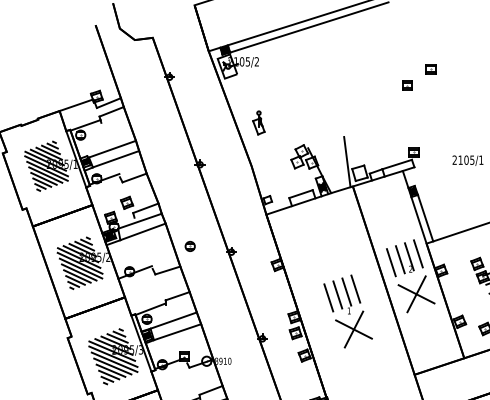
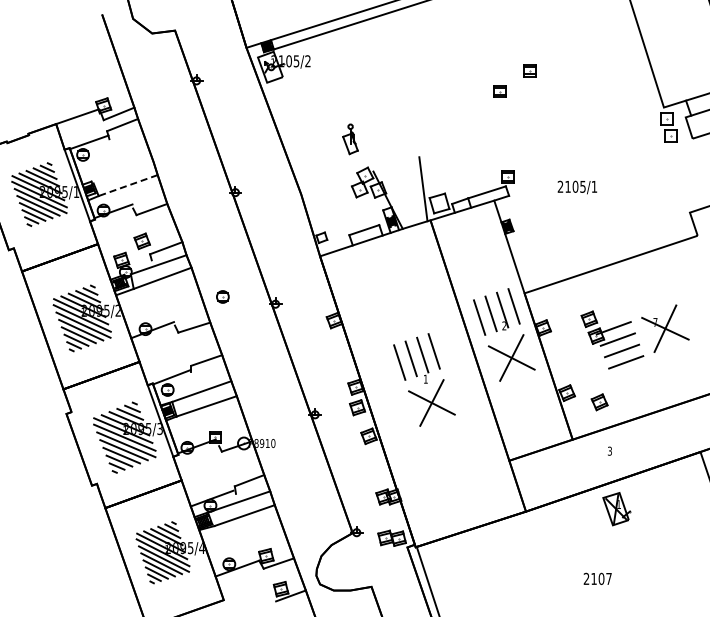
part: (258, 123) -> (350, 139), moved
line: (112, 148) -> (123, 172), removed
line: (115, 159) -> (127, 185), solid -> dashed
line: (425, 217) -> (523, 260), removed

